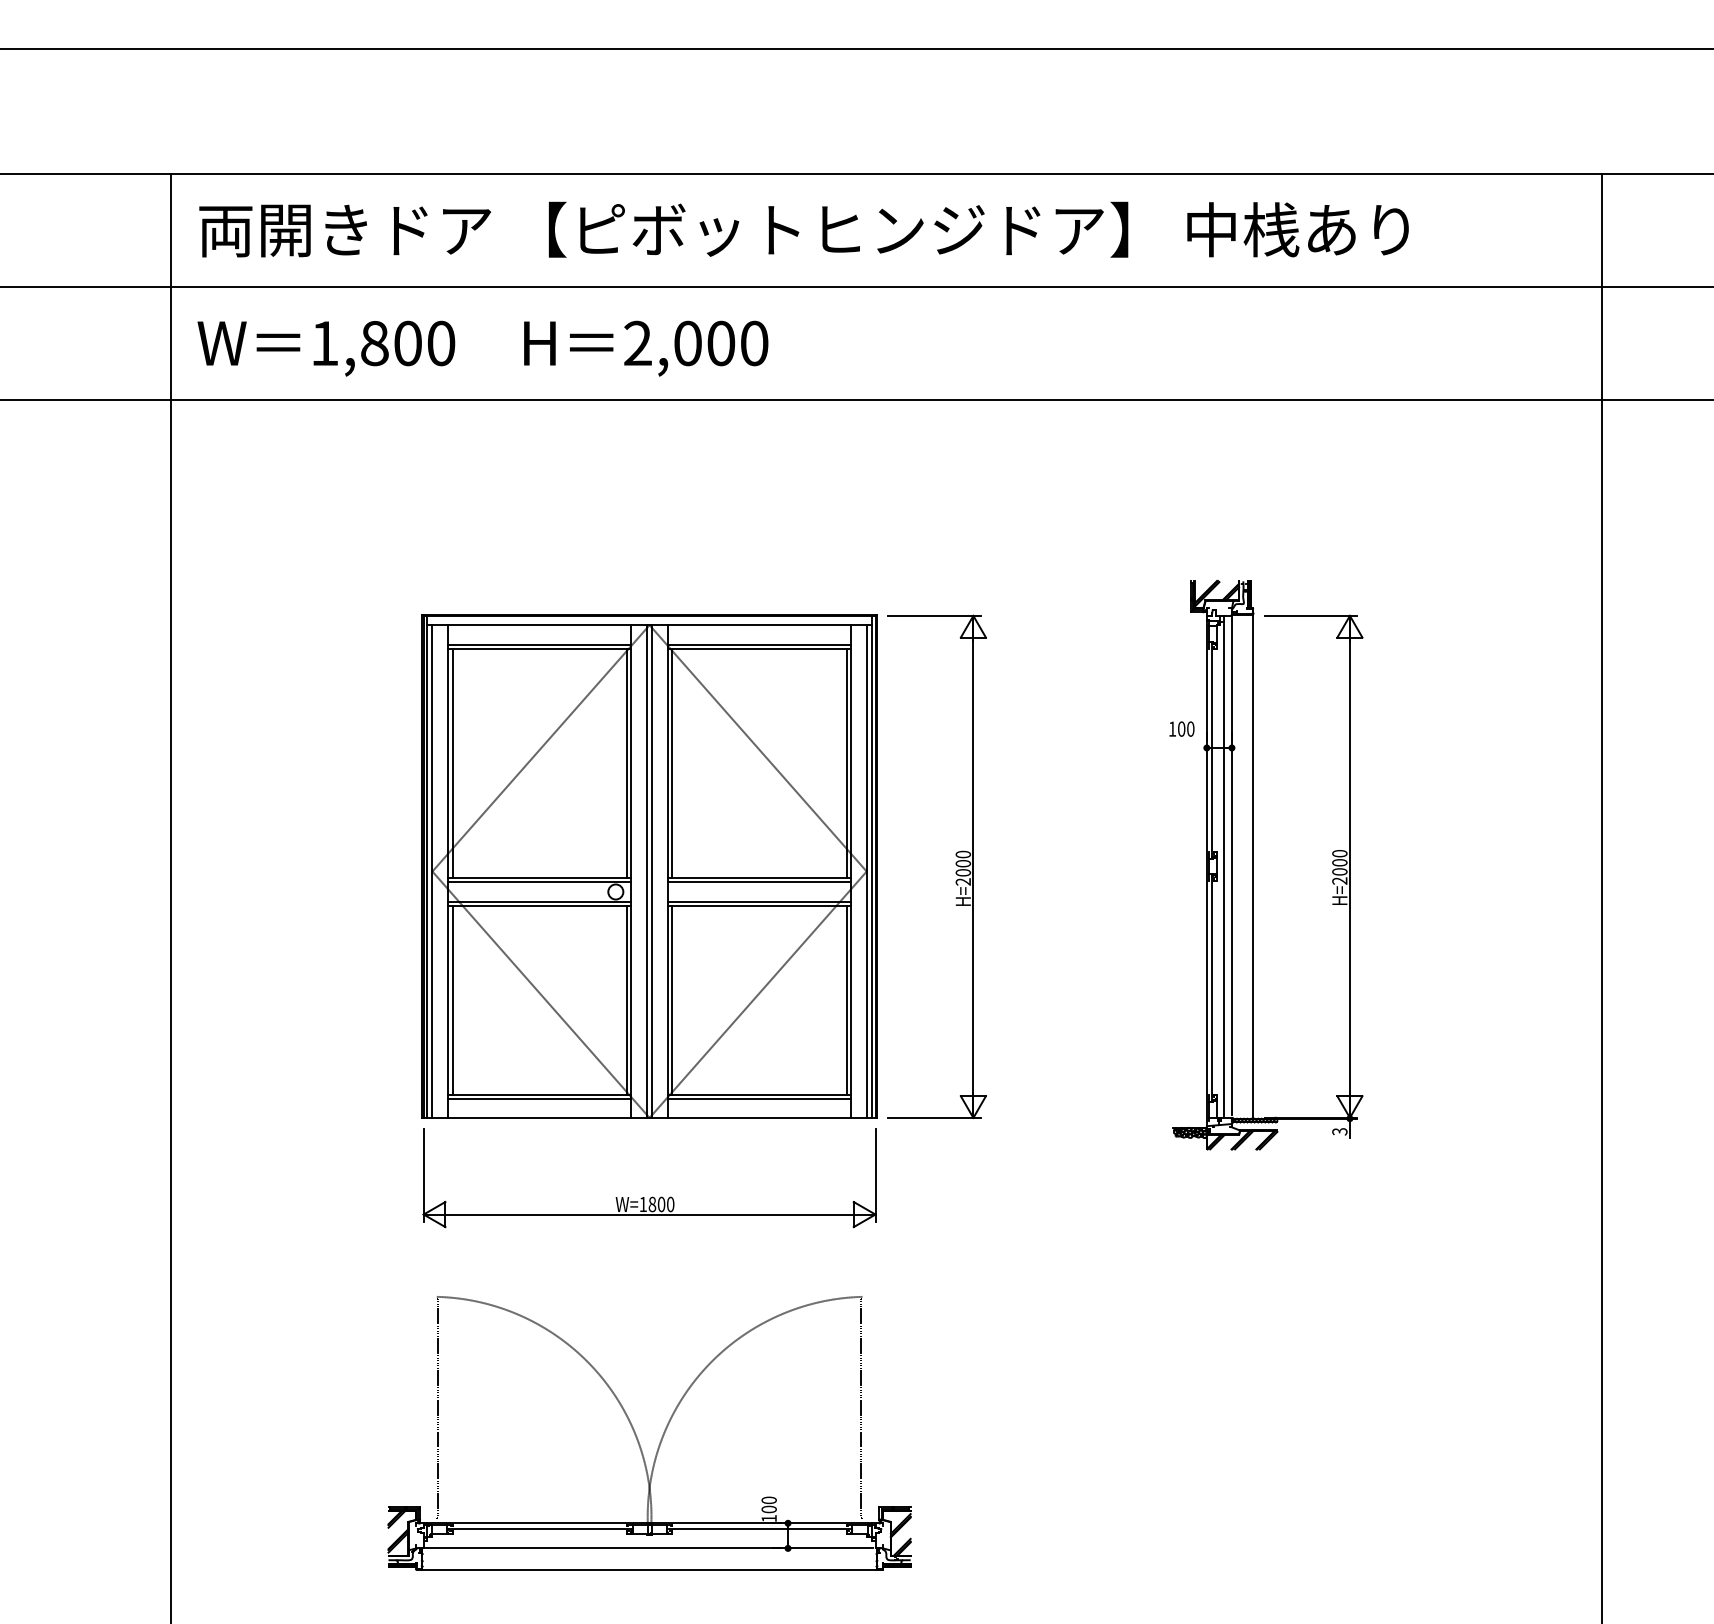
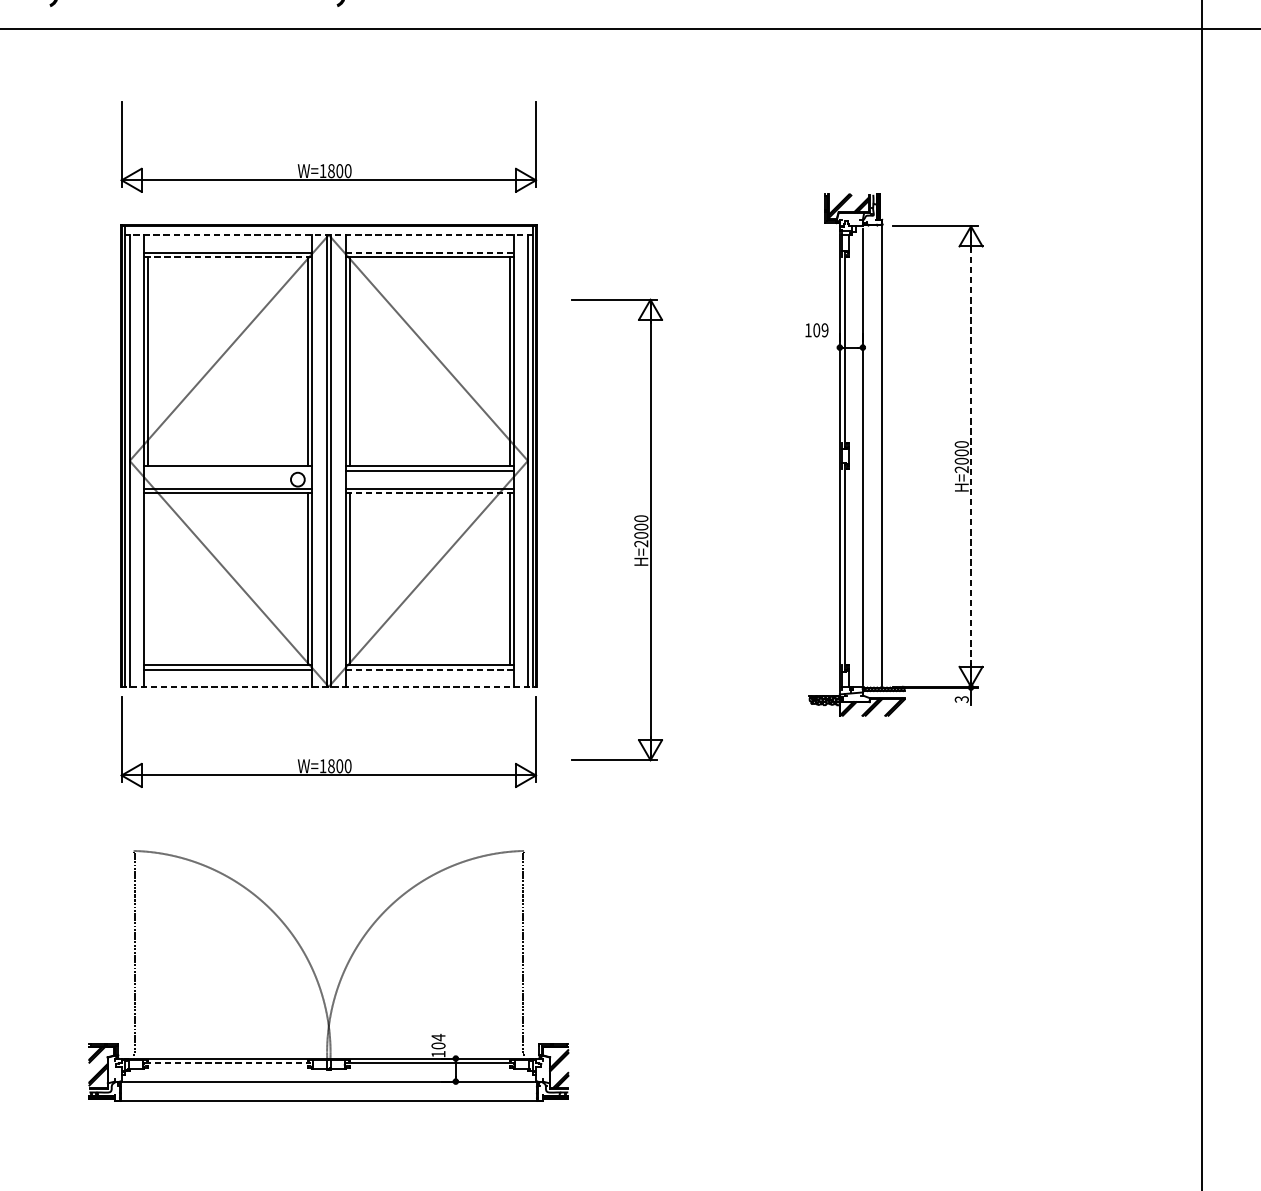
part: (652, 547) -> (331, 163), added
line: (649, 625) -> (328, 235), solid -> dashed
line: (759, 644) -> (429, 252), solid -> dashed
line: (539, 649) -> (227, 257), solid -> dashed
text: (1190, 728) -> (824, 329), 100 -> 109
part: (955, 864) -> (634, 527), moved
line: (1349, 867) -> (970, 457), solid -> dashed
line: (1224, 869) -> (856, 459), removed
line: (539, 882) -> (227, 470), removed
line: (759, 906) -> (429, 492), solid -> dashed
line: (452, 1000) -> (148, 579), removed
line: (759, 1099) -> (429, 669), solid -> dashed
line: (650, 1117) -> (329, 686), solid -> dashed
text: (768, 1500) -> (437, 1037), 100 -> 104
line: (539, 1528) -> (227, 1063), solid -> dashed

